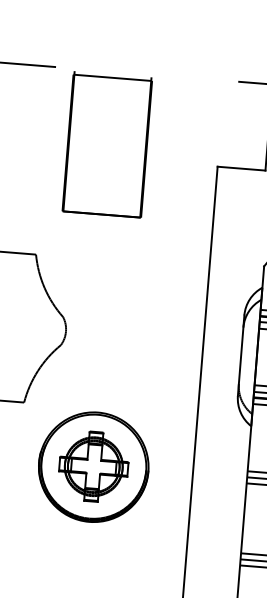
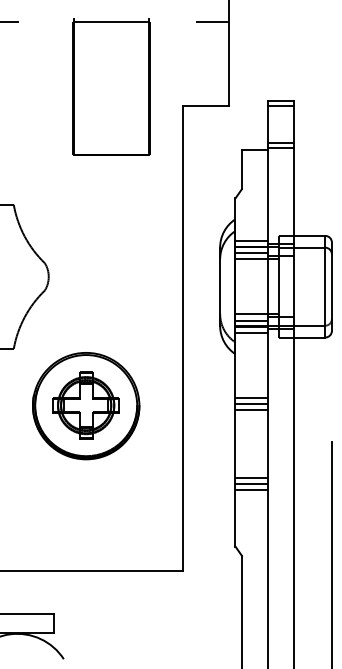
part: (107, 144) -> (111, 86), moved

